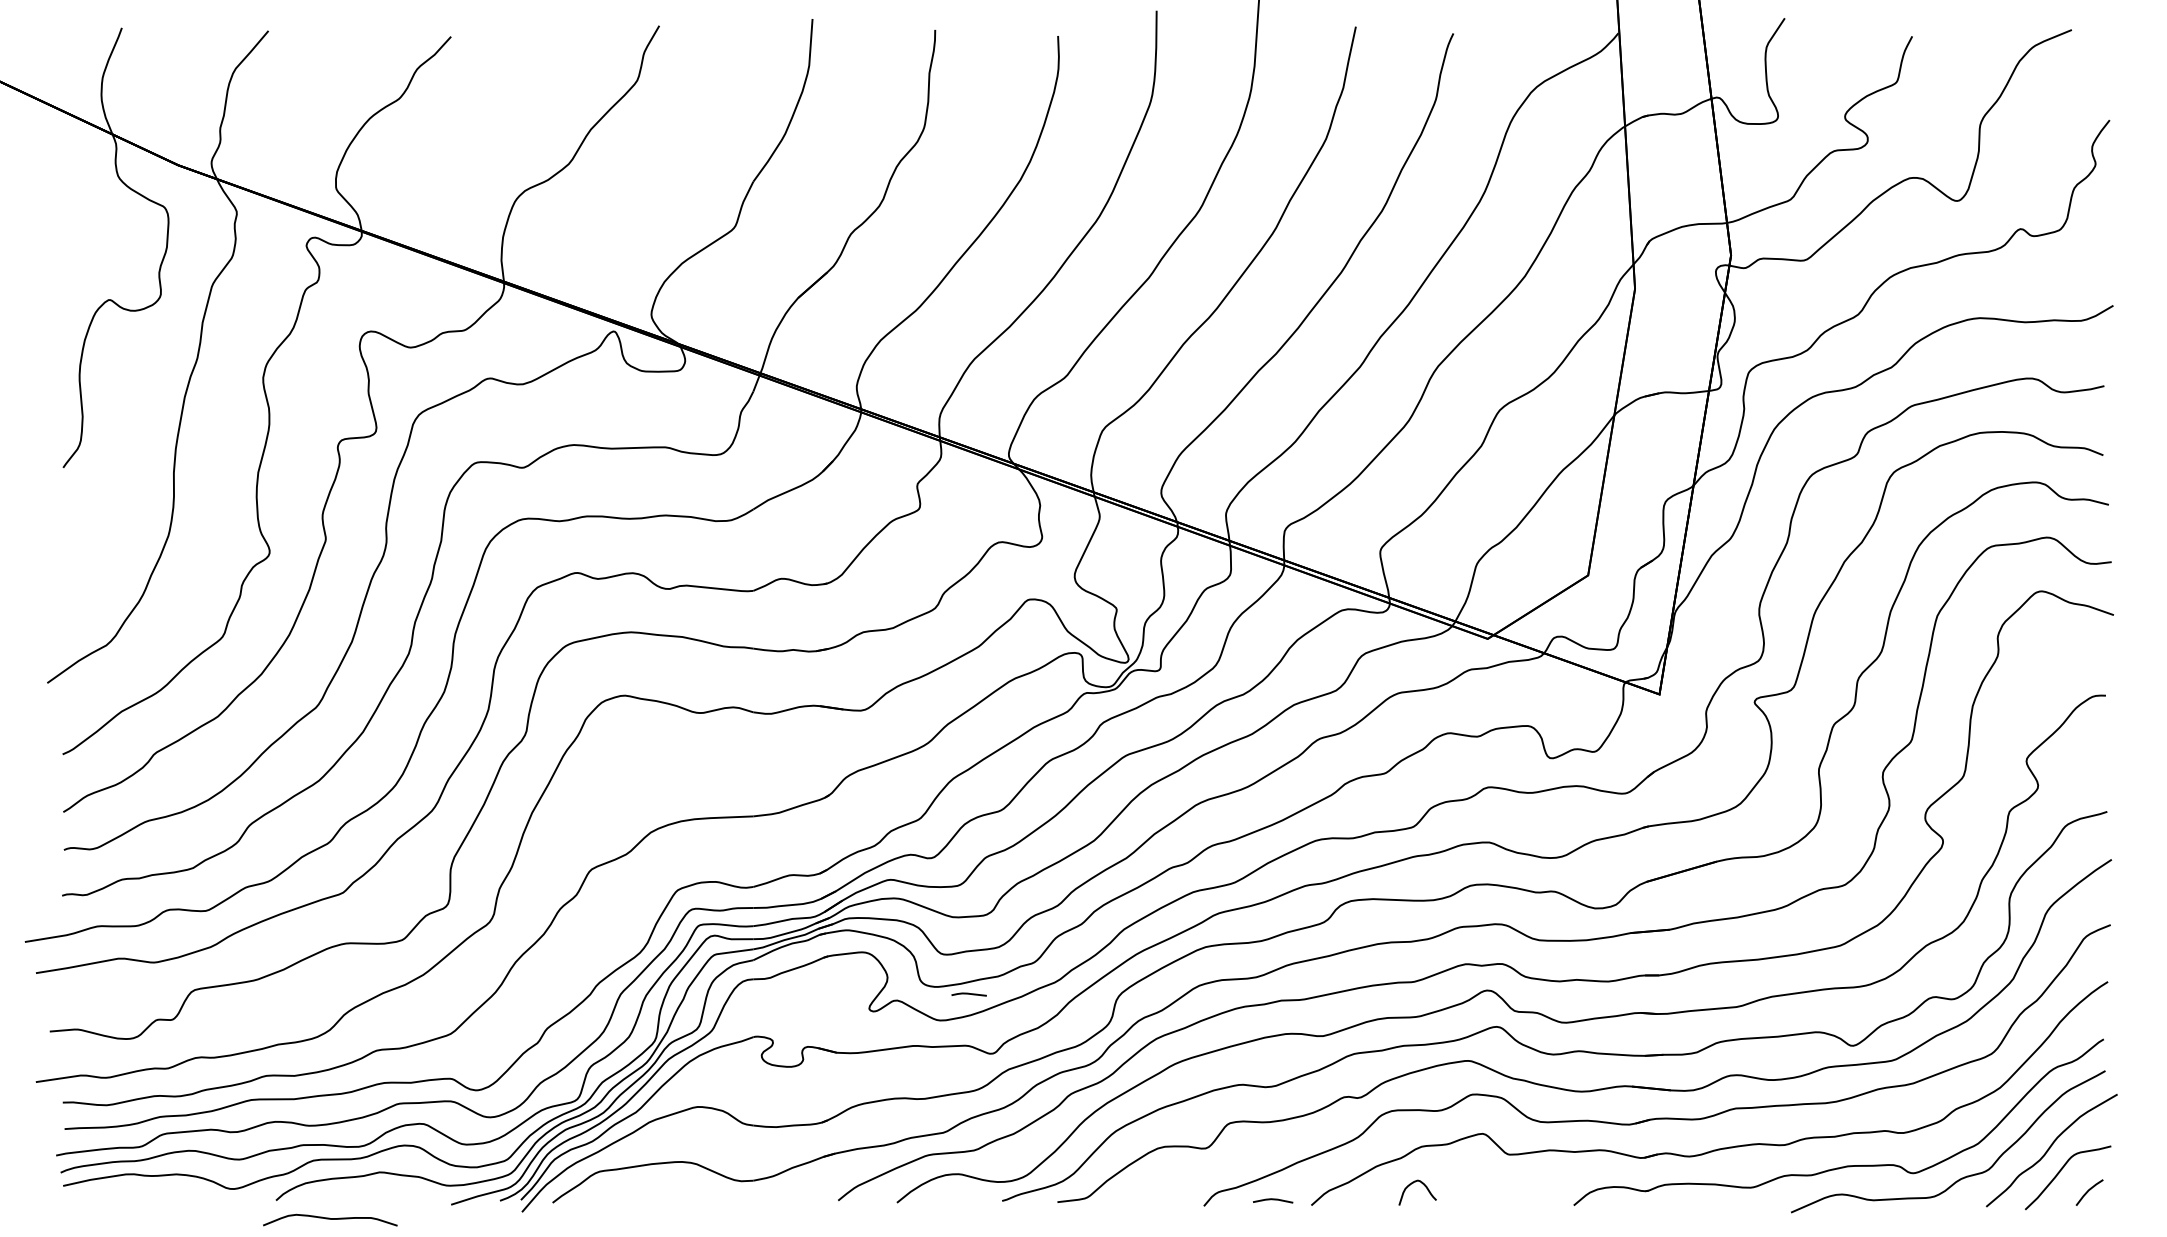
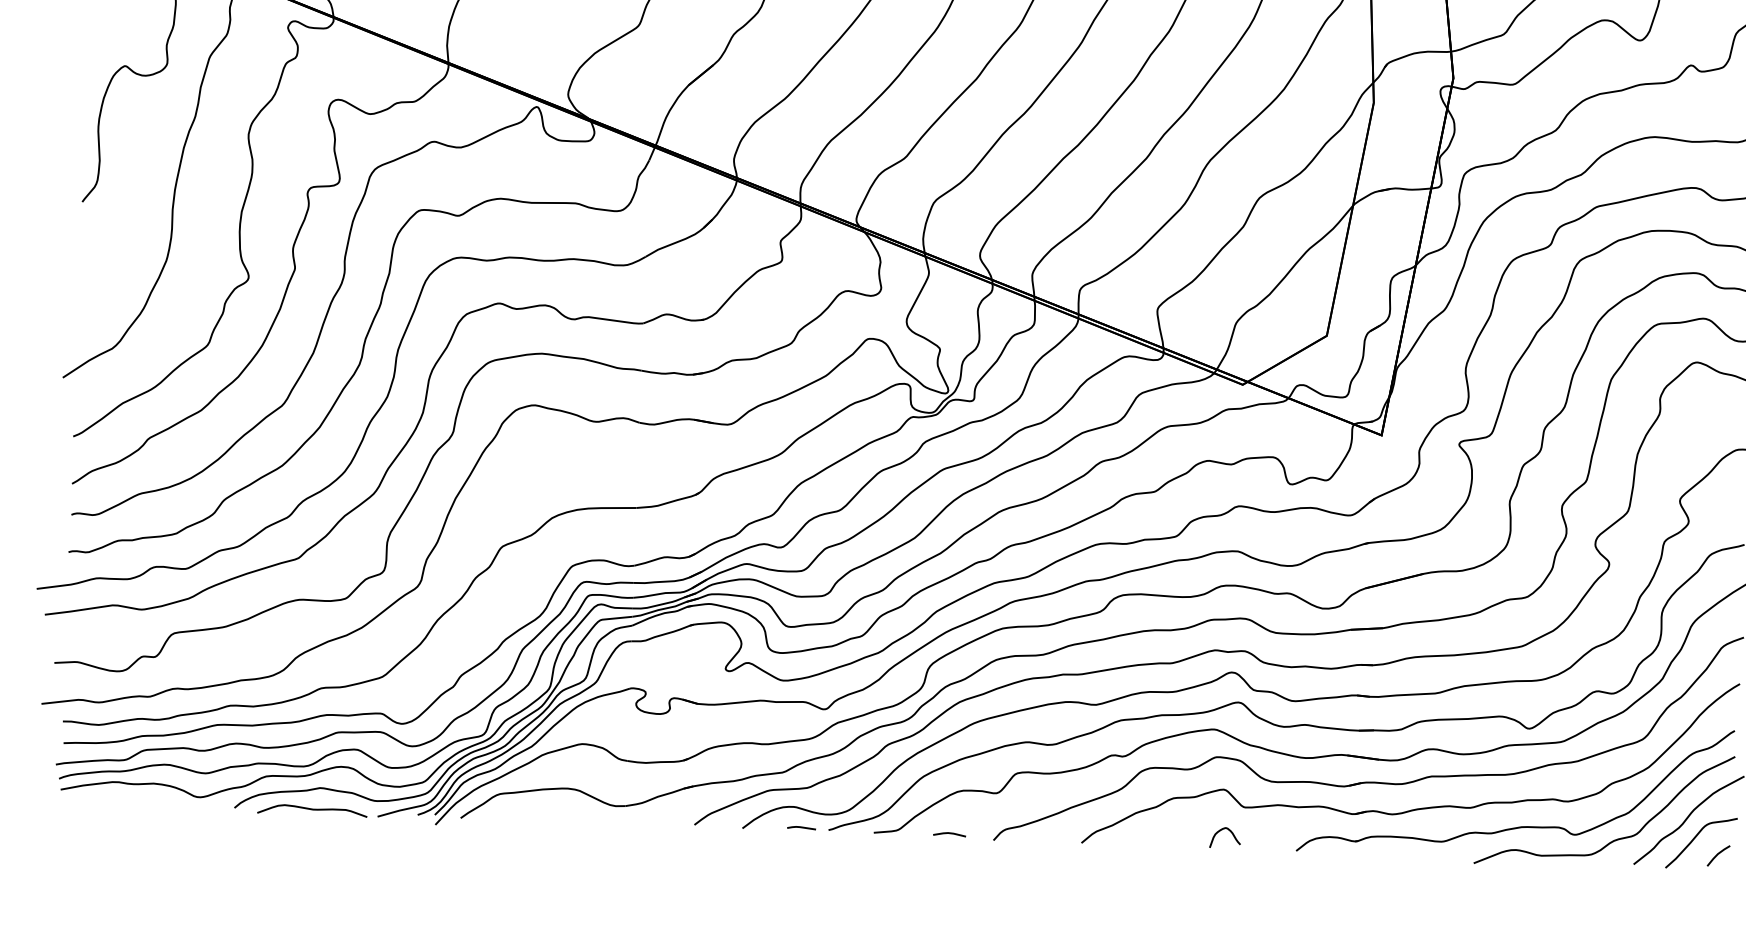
line: (968, 994) -> (801, 827), moved
curve: (1423, 1185) -> (1230, 832), moved
line: (1273, 1200) -> (949, 834), moved
curve: (330, 1219) -> (312, 810), moved

